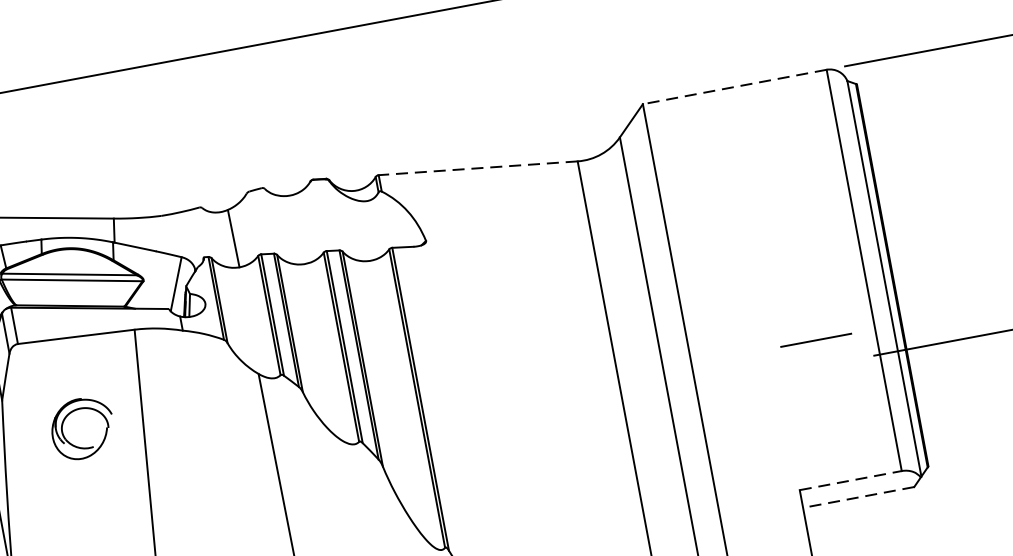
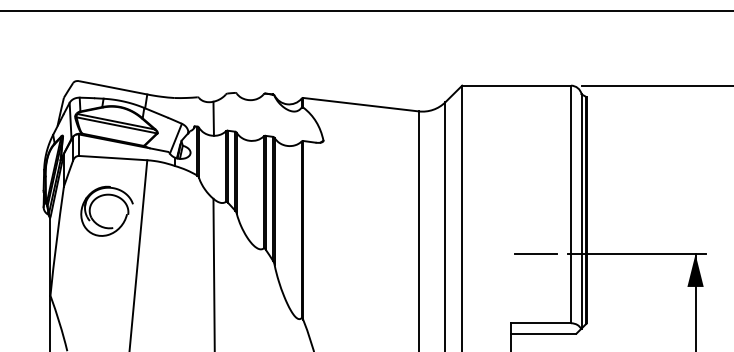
line: (734, 86) -> (516, 85), dashed -> solid
line: (477, 168) -> (360, 104), dashed -> solid
line: (815, 339) -> (535, 253), moved
part: (81, 427) -> (106, 210), size x1.43
line: (852, 480) -> (541, 323), dashed -> solid
line: (858, 497) -> (543, 333), dashed -> solid

